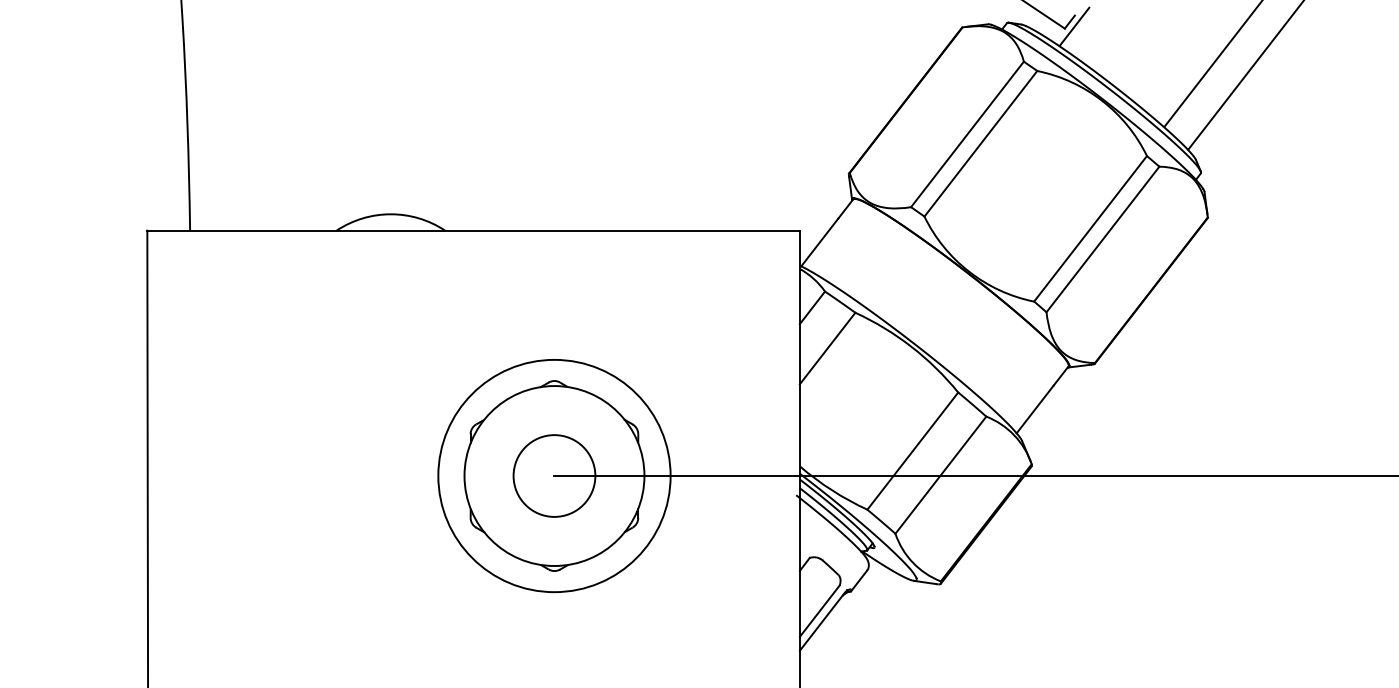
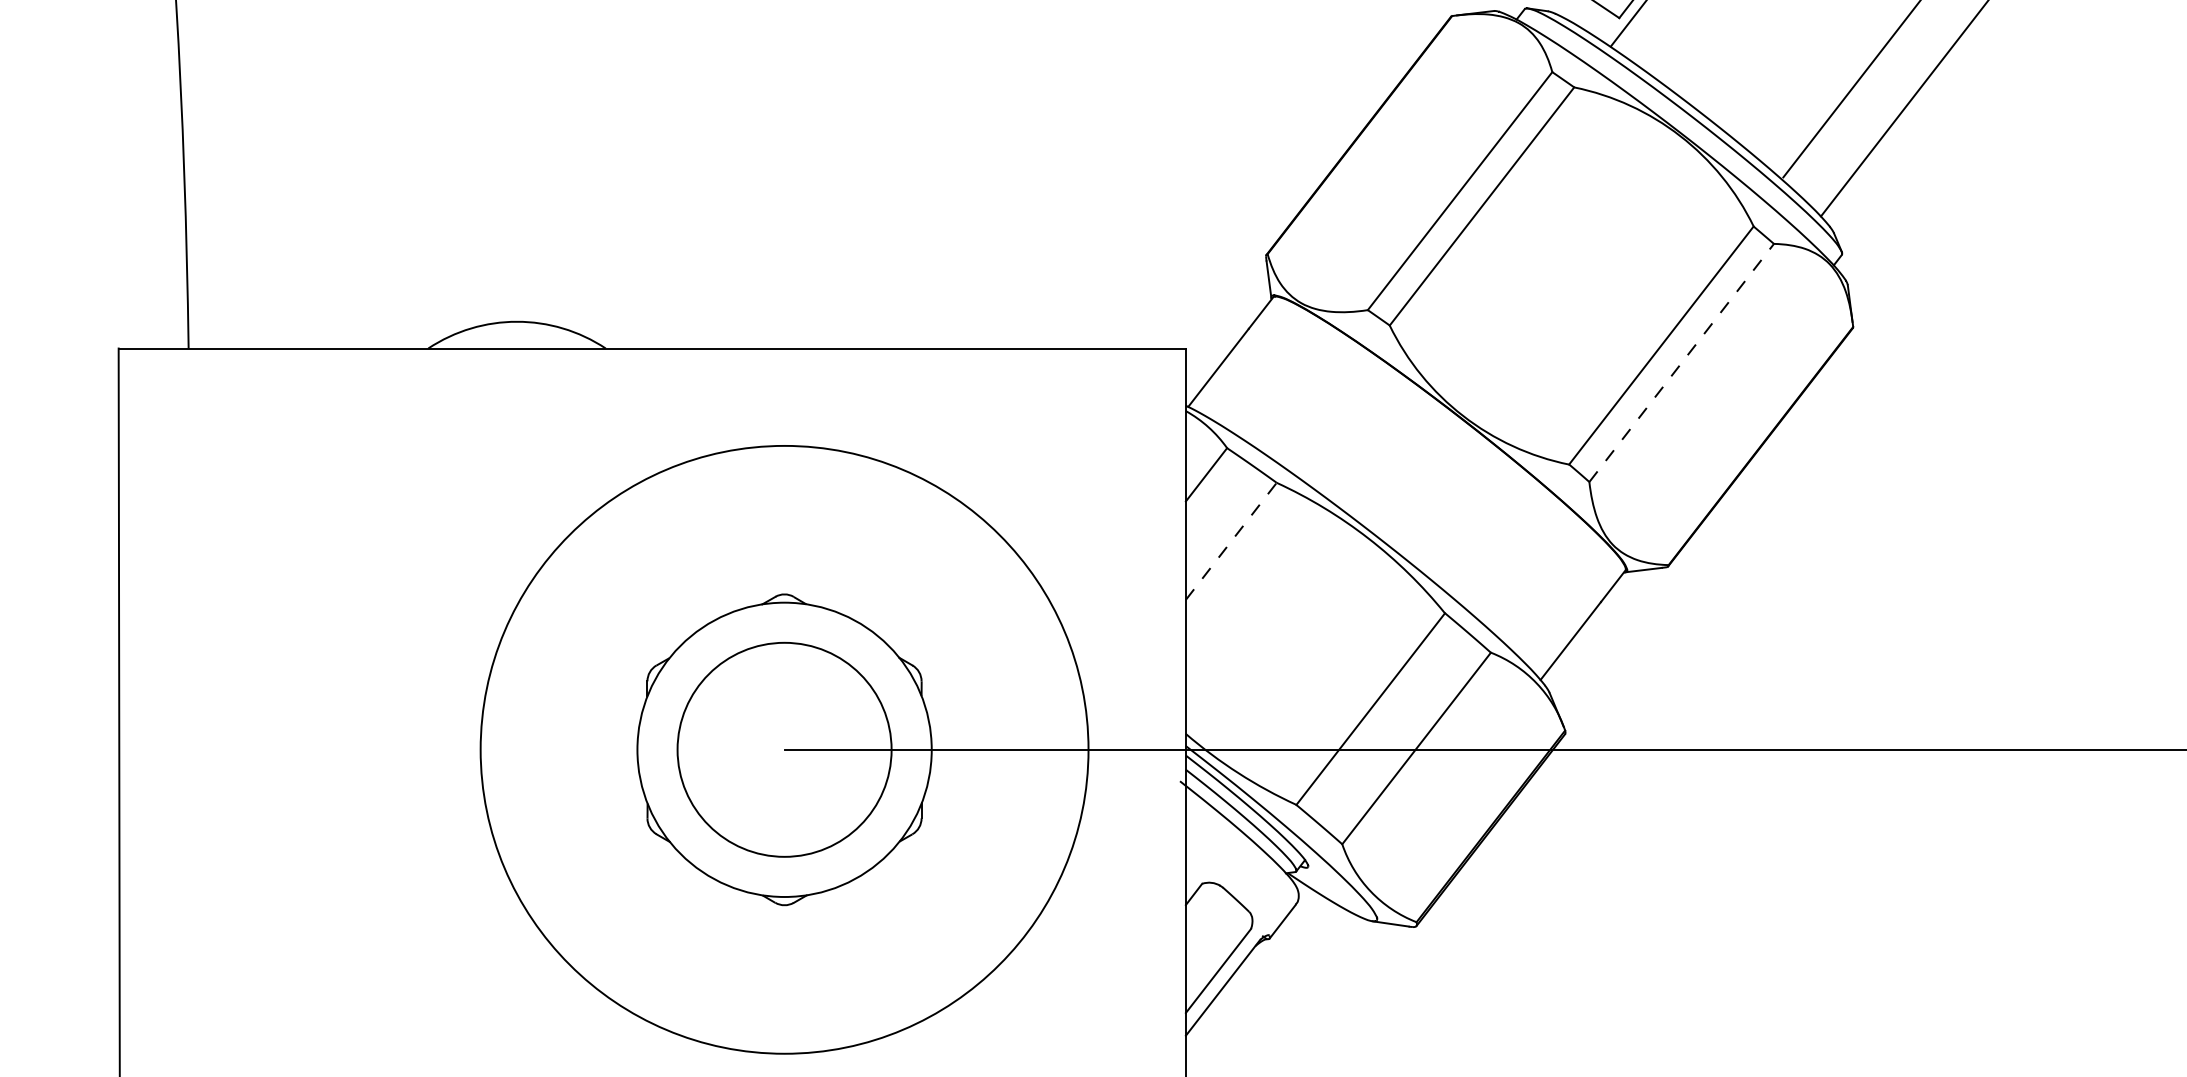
line: (1103, 239) -> (1682, 362), solid -> dashed
line: (827, 348) -> (1231, 541), solid -> dashed
circle: (554, 475) -> (784, 748), size x1.6
circle: (554, 475) -> (784, 748), size x1.6

